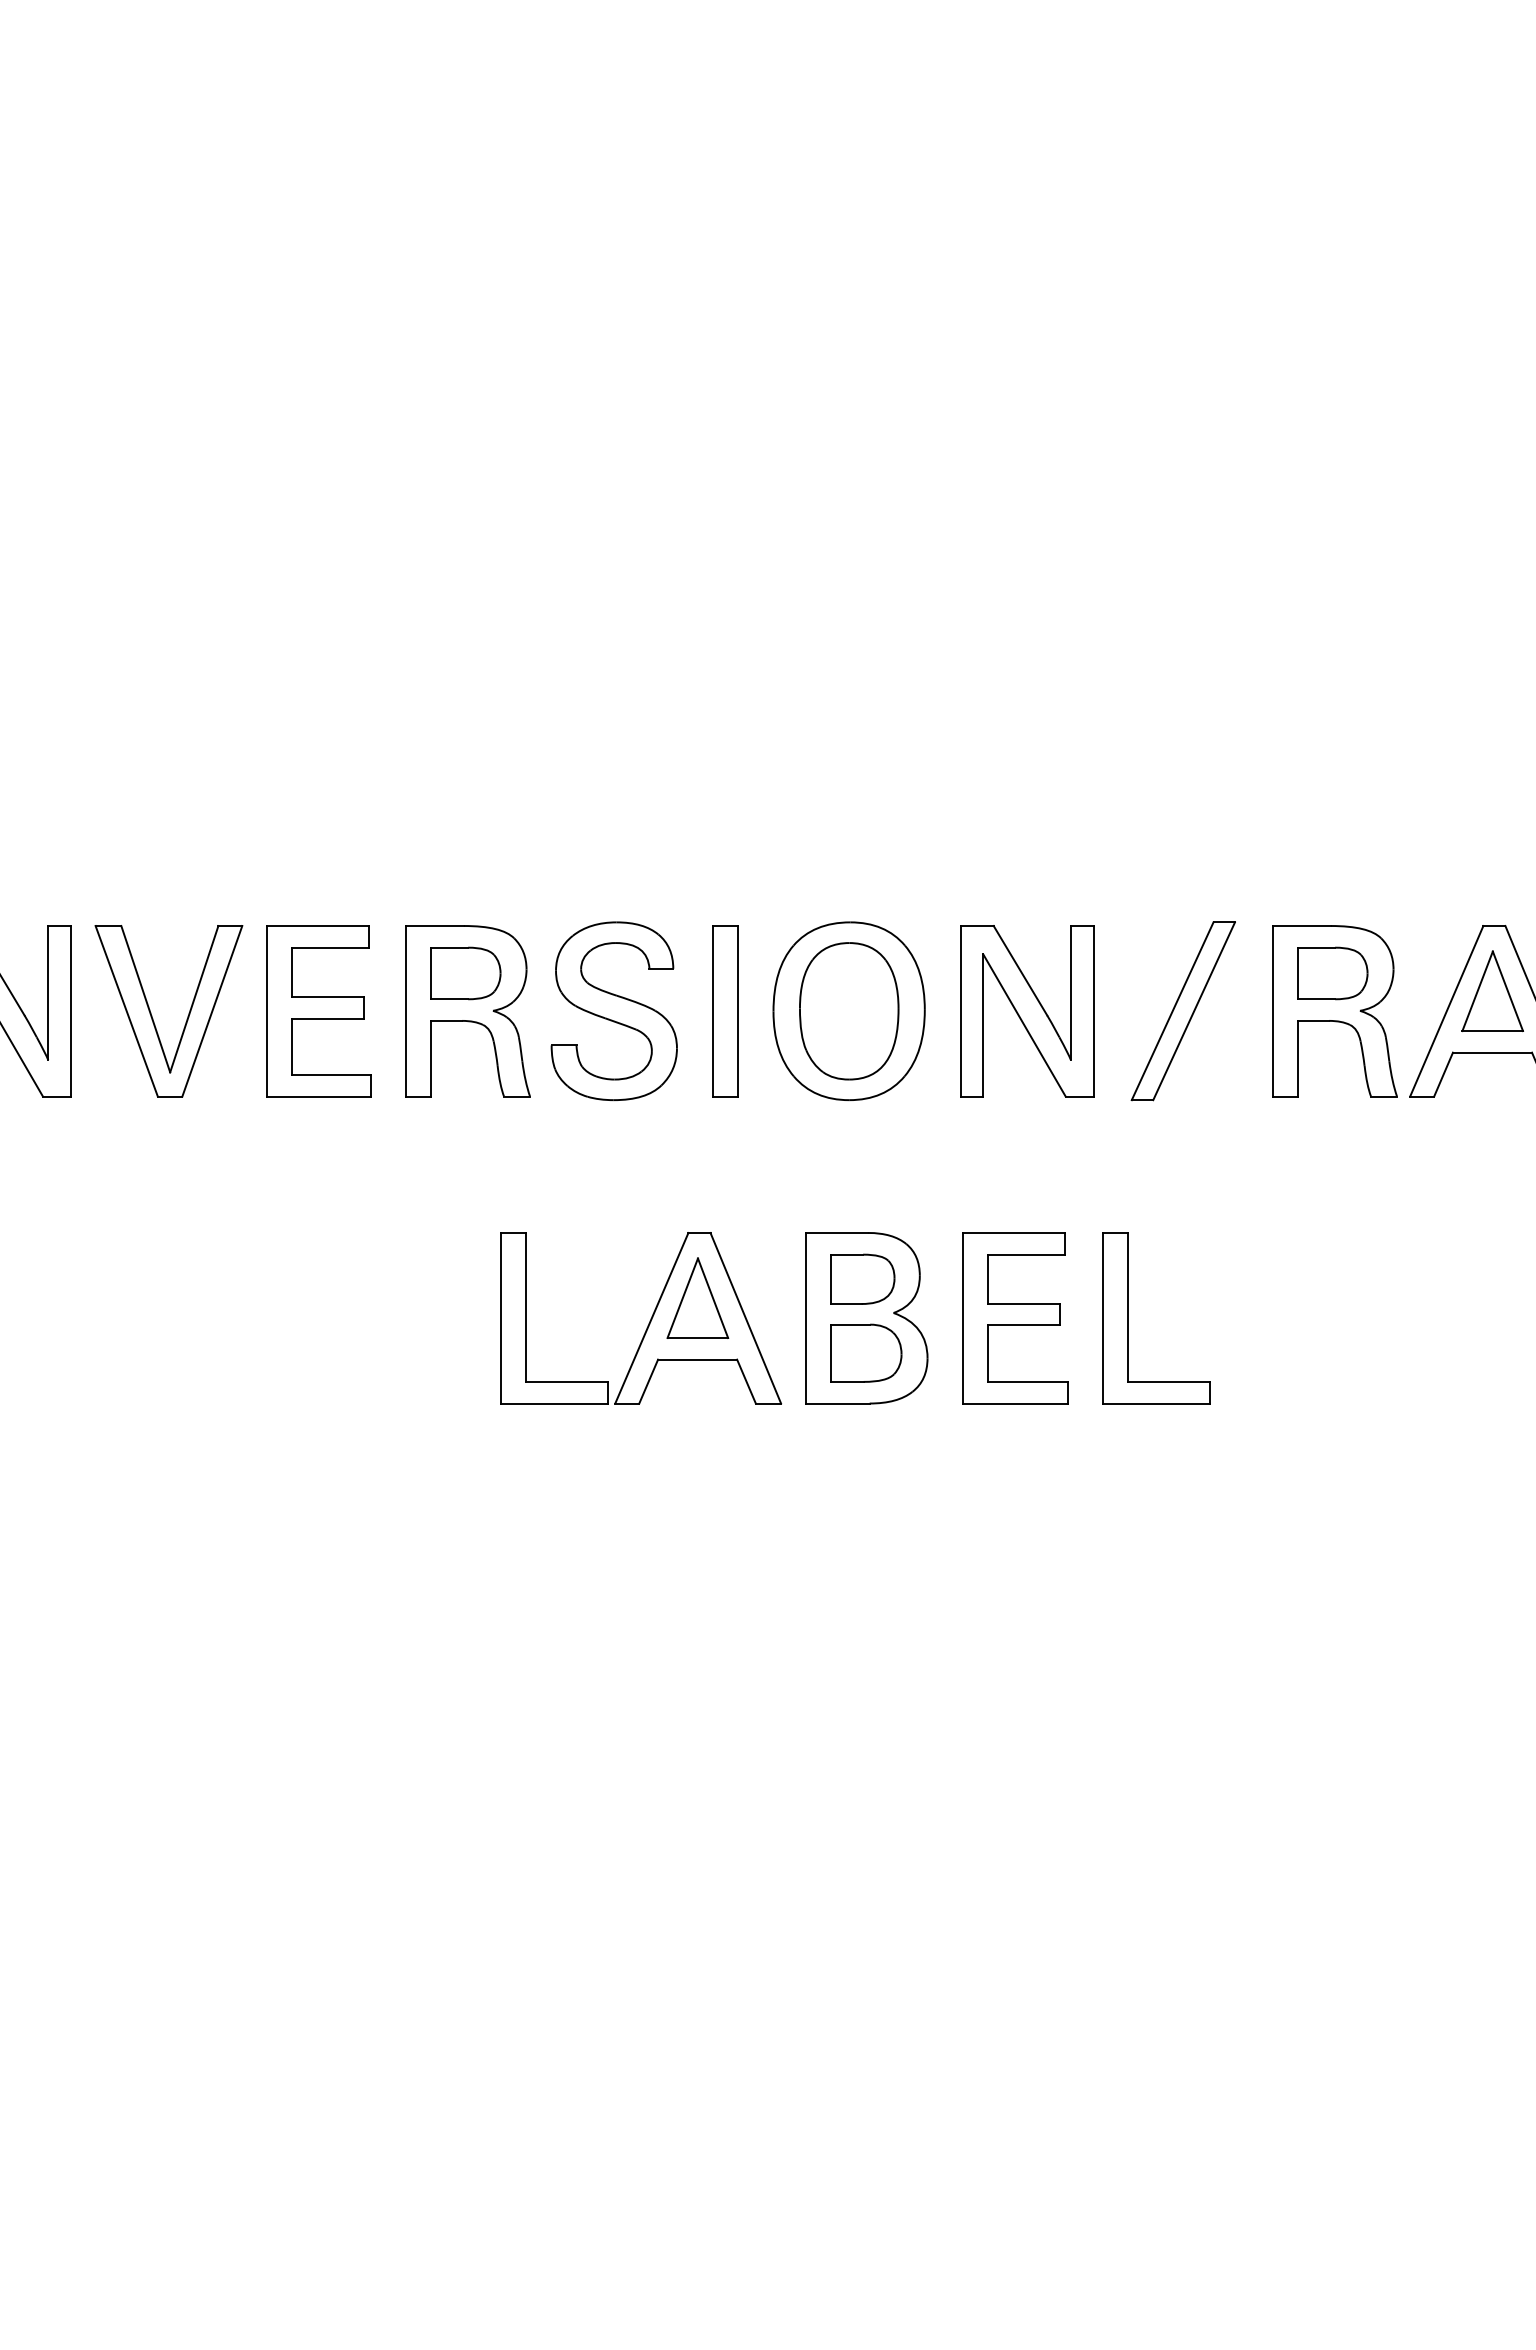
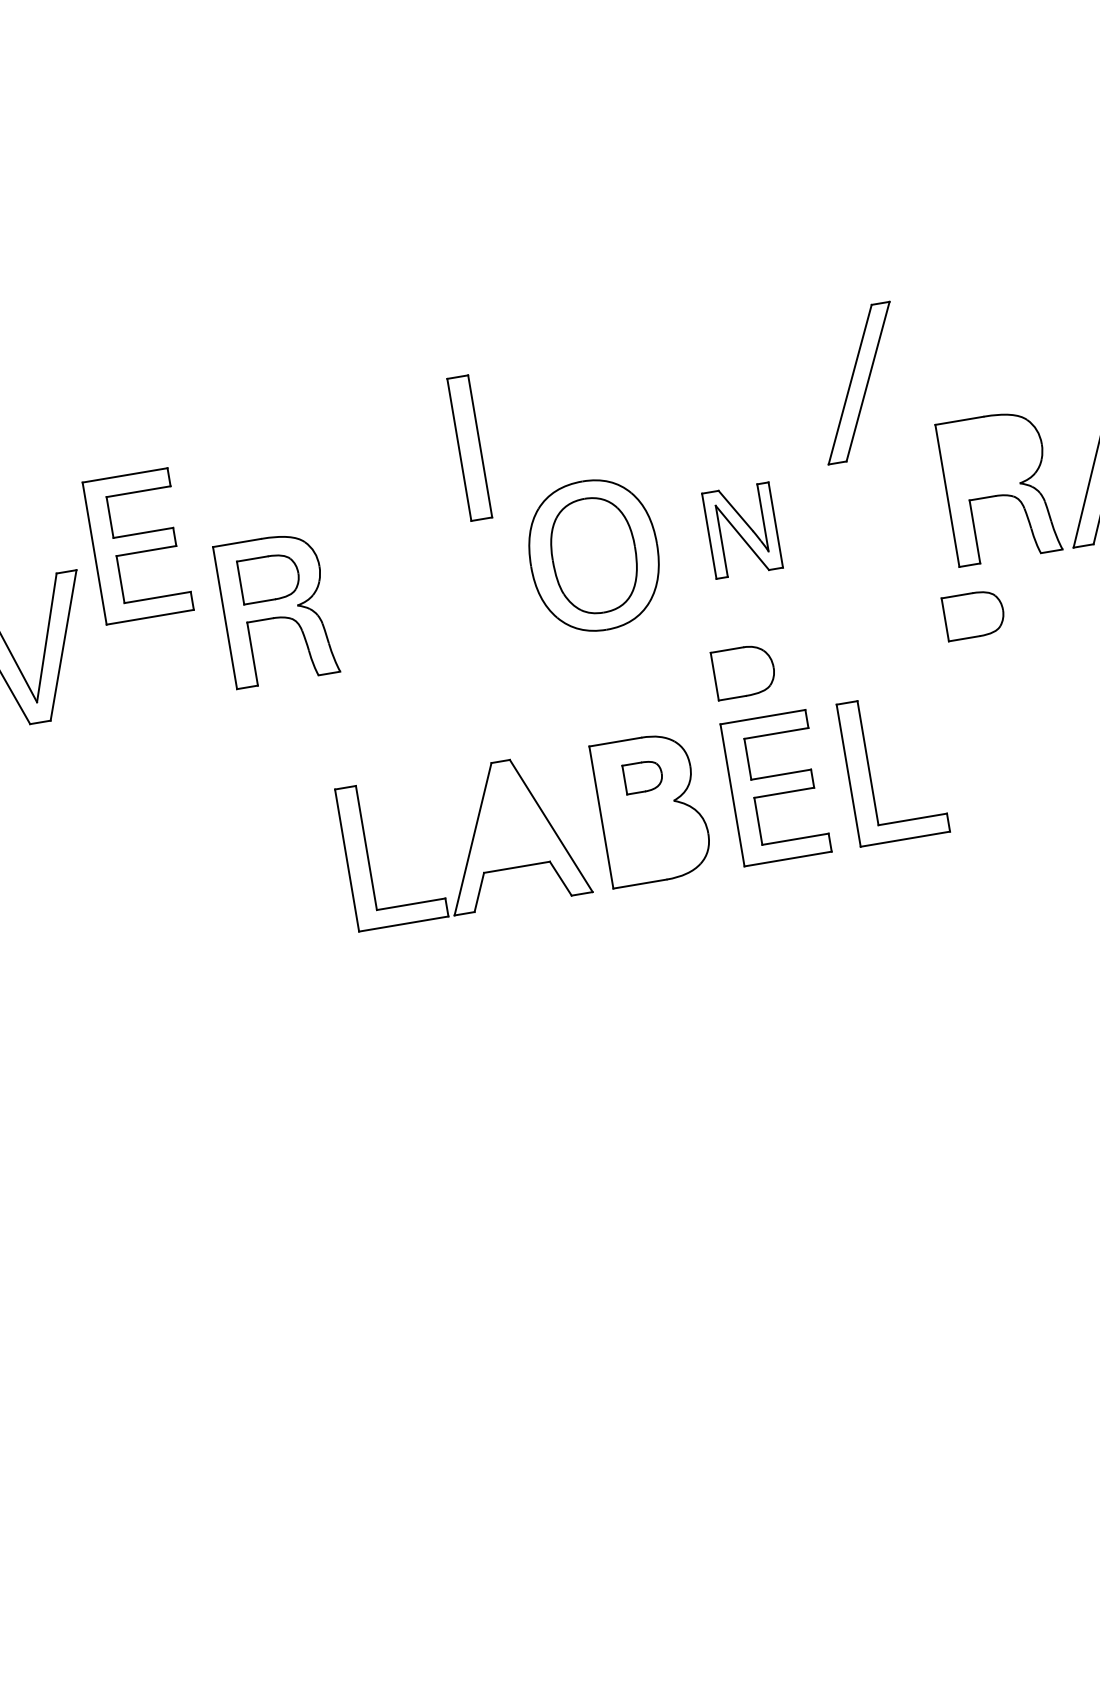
part: (1332, 973) -> (973, 615), moved
part: (613, 1010) -> (397, 588), removed
part: (318, 1011) -> (137, 546), moved
part: (725, 1011) -> (470, 448), moved
part: (1027, 1011) -> (742, 530), size x0.6
part: (1182, 1011) -> (858, 383), moved
part: (862, 1278) -> (642, 776), size x0.7
part: (697, 1297) -> (508, 815), removed
part: (866, 1352) -> (744, 671), moved

